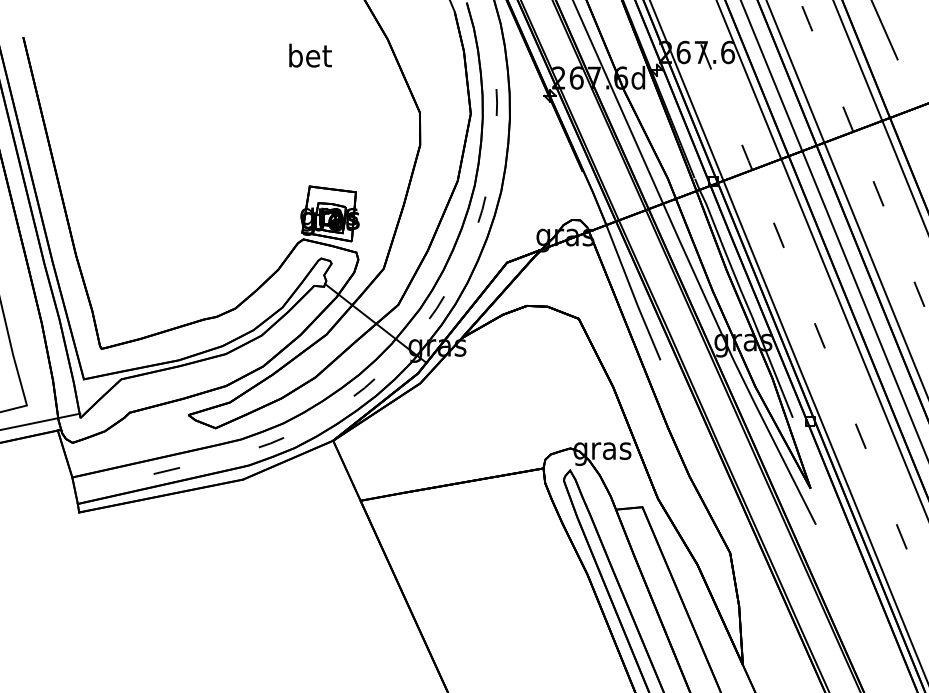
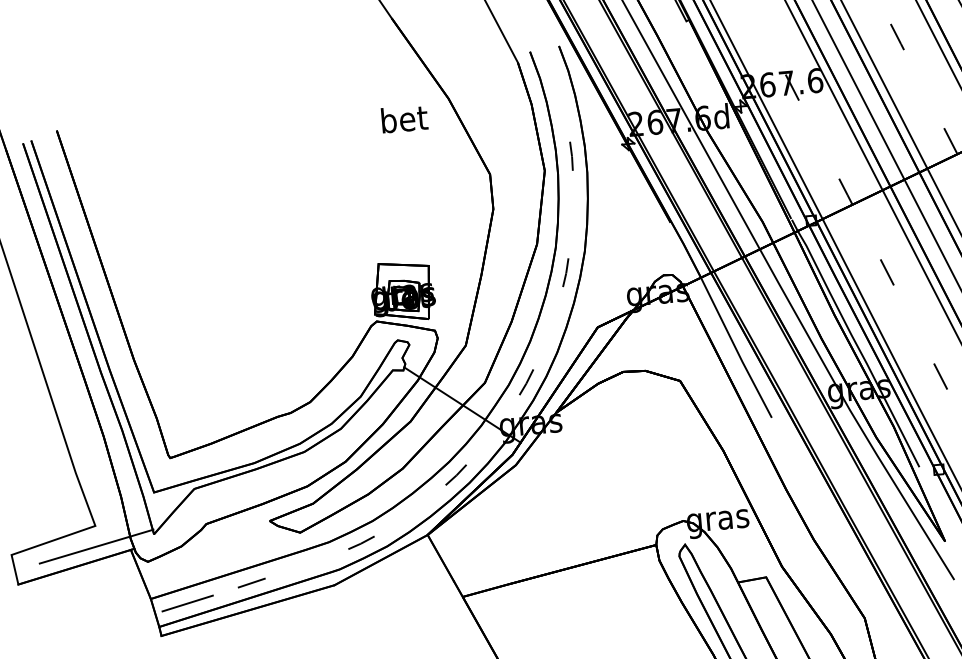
text: (310, 55) -> (404, 118), moved
line: (105, 484) -> (187, 603), added

